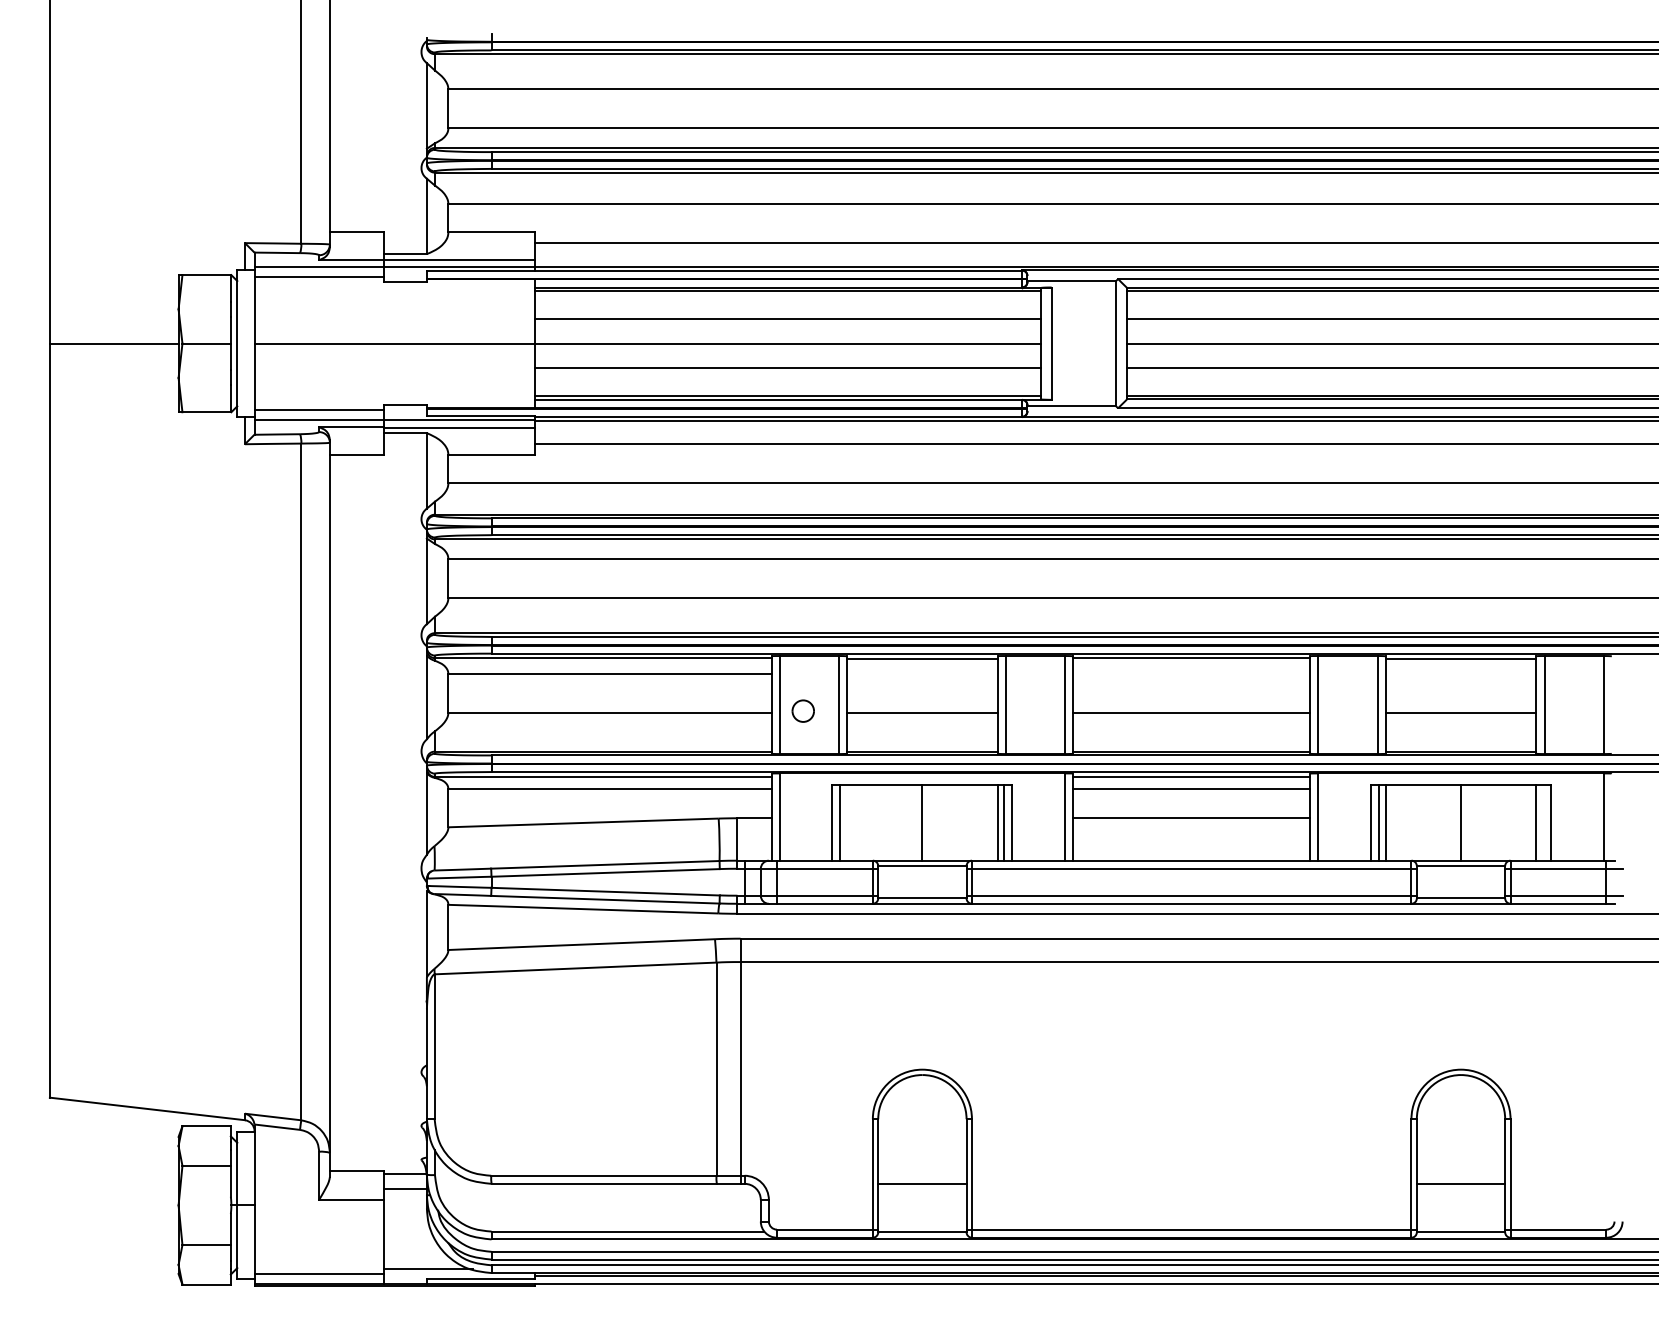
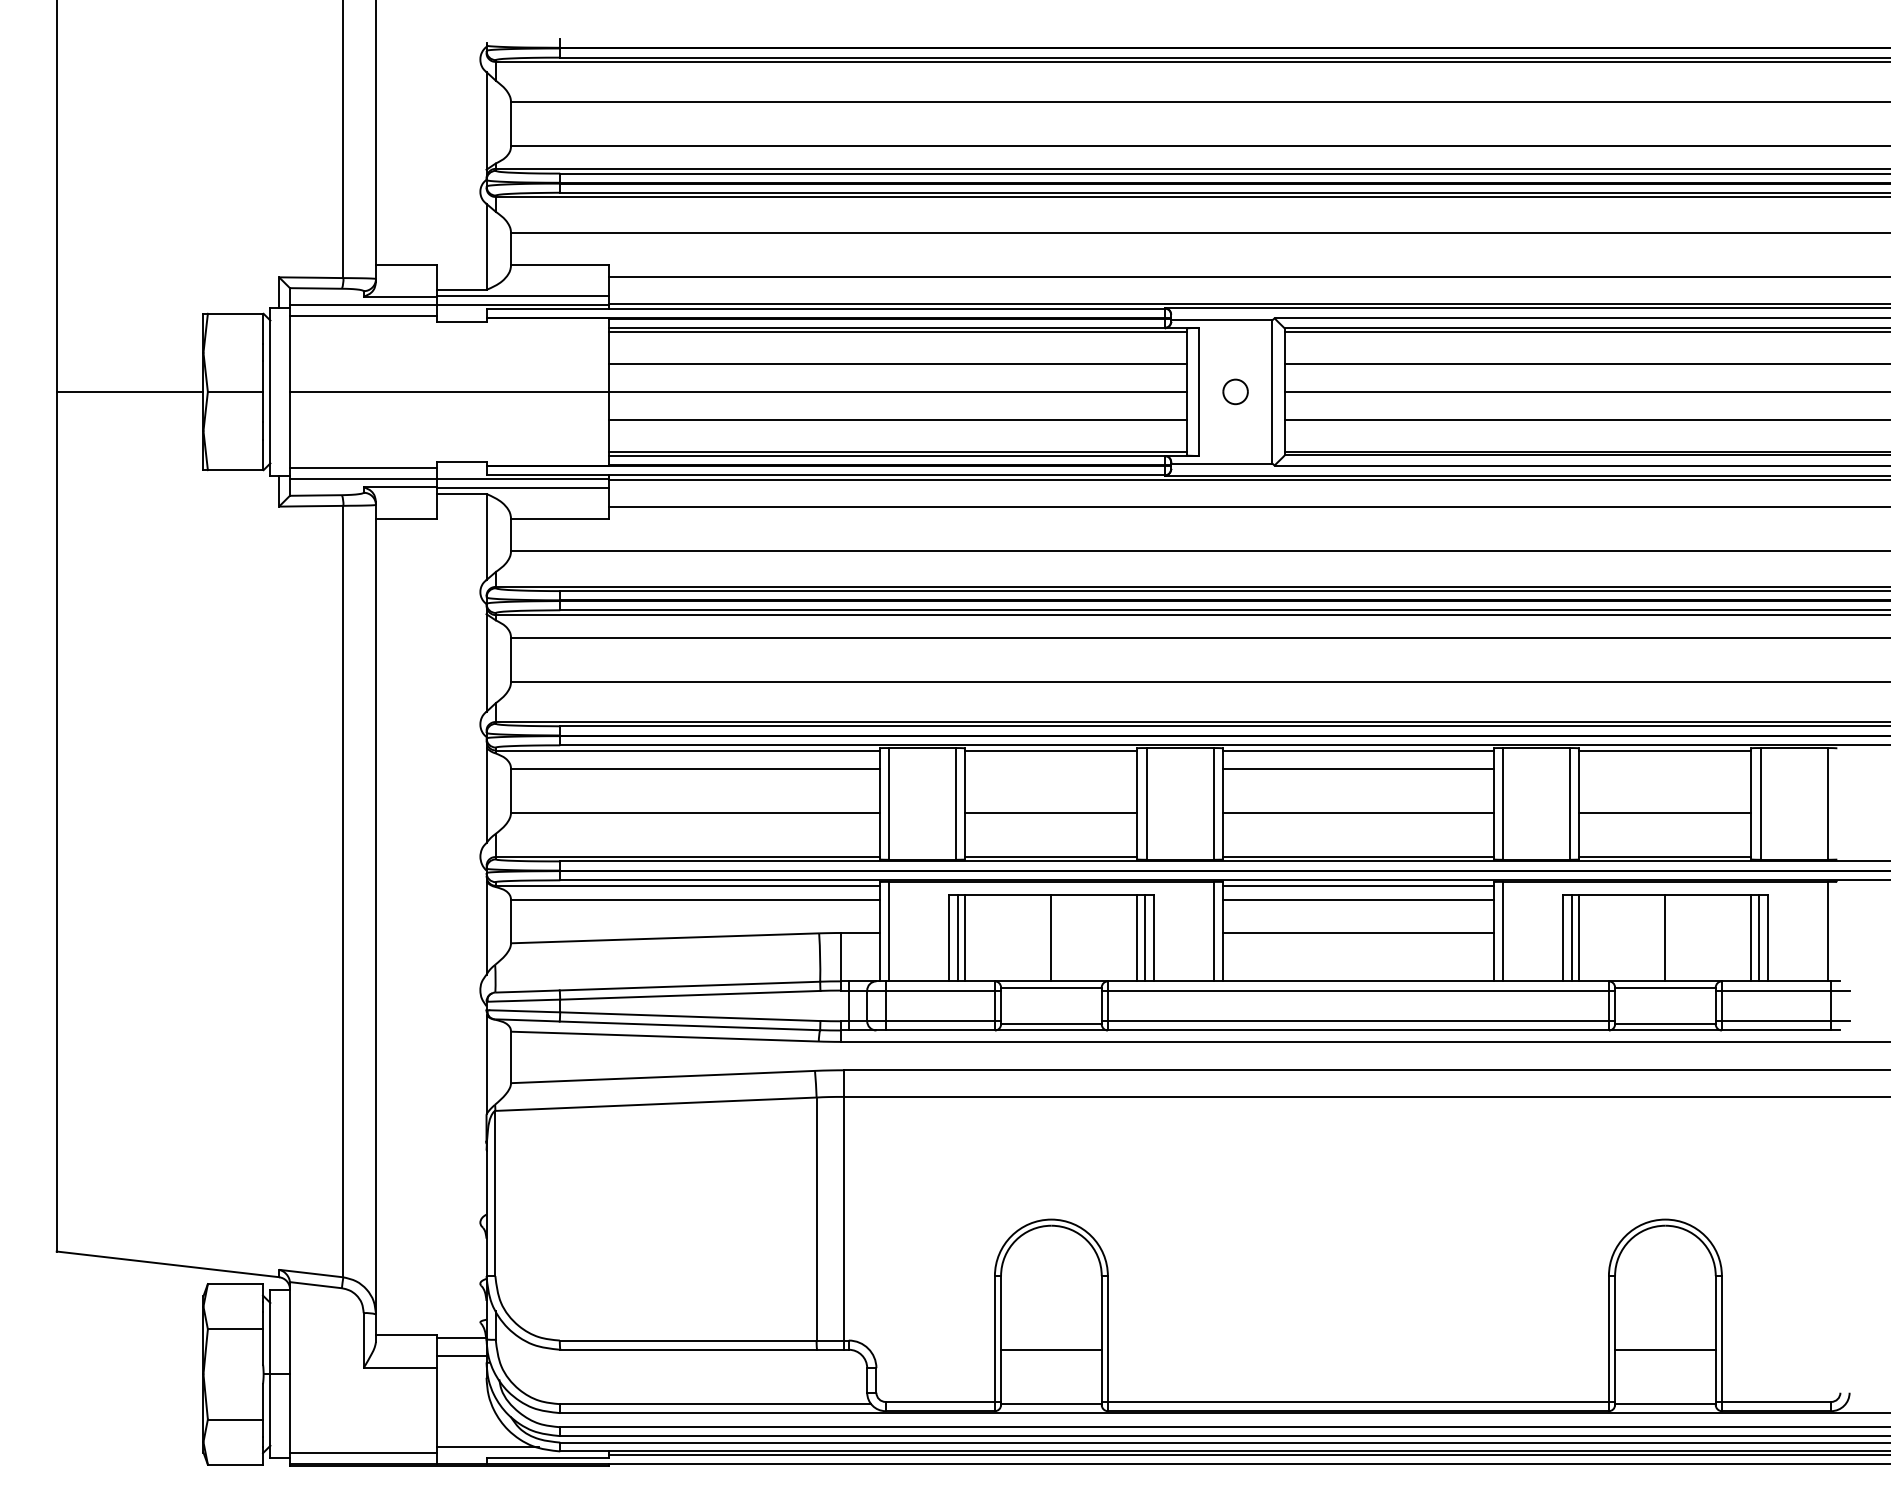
line: (1191, 673) -> (1358, 768), added
part: (803, 710) -> (1235, 391), moved
line: (847, 823) -> (965, 938), added
line: (1542, 823) -> (1758, 938), added

